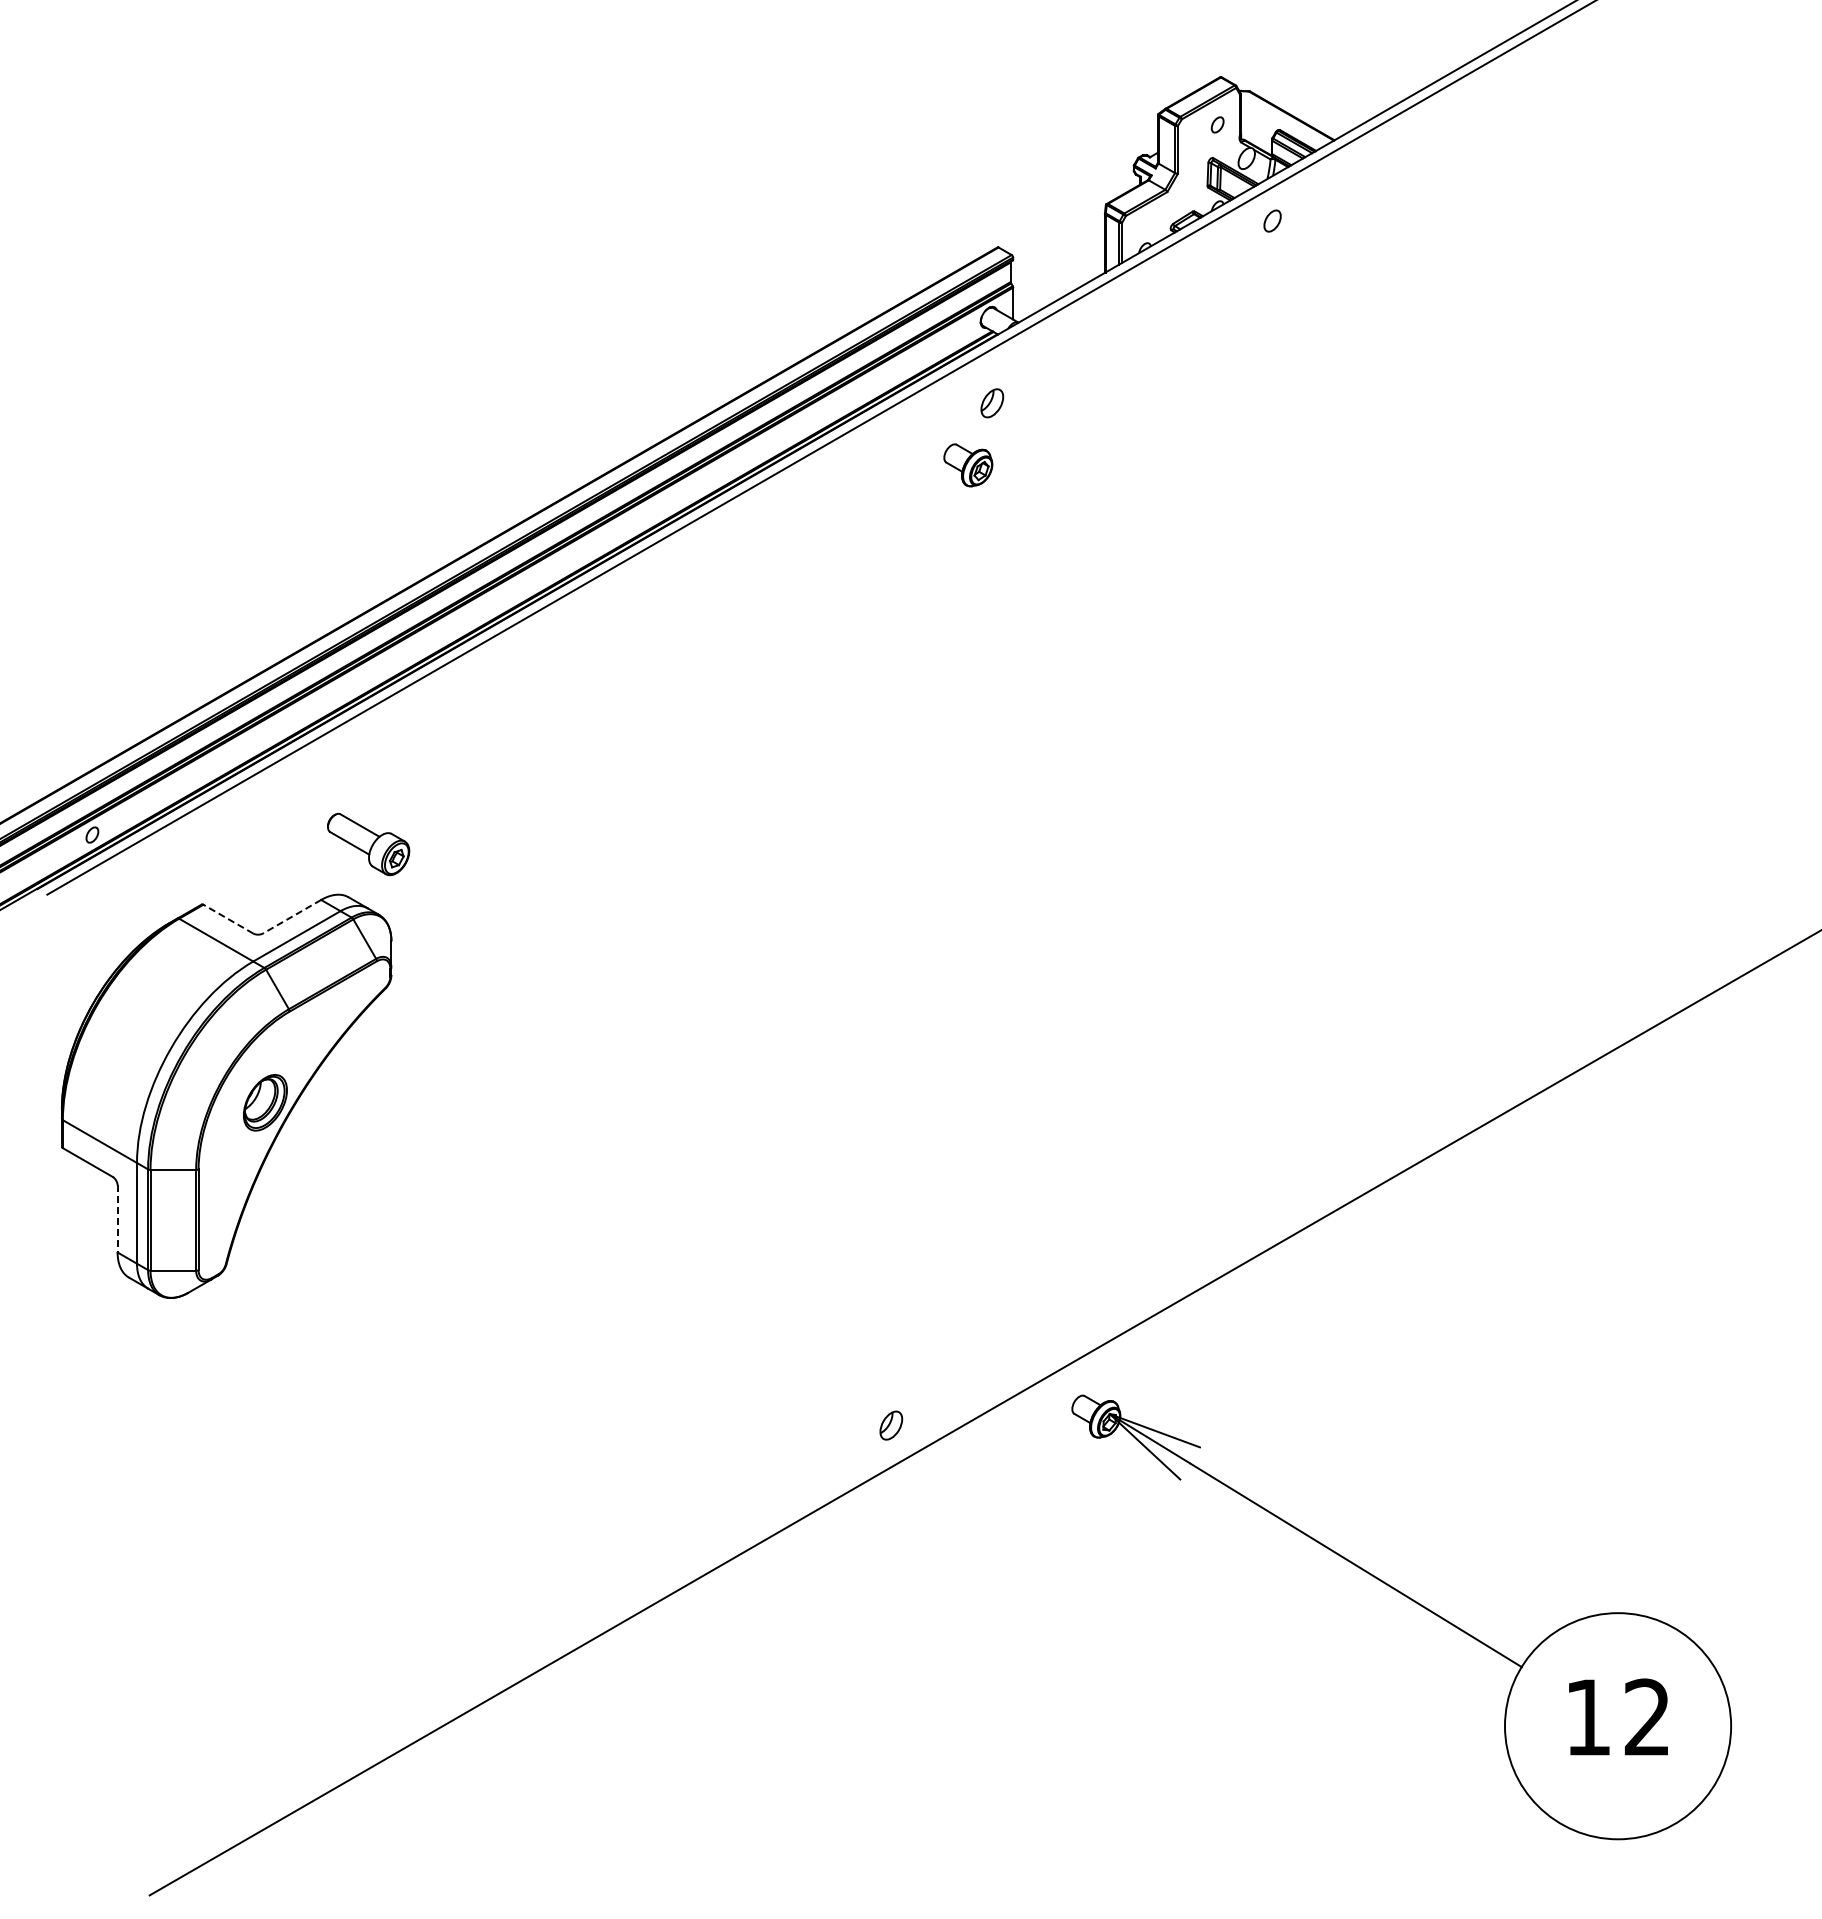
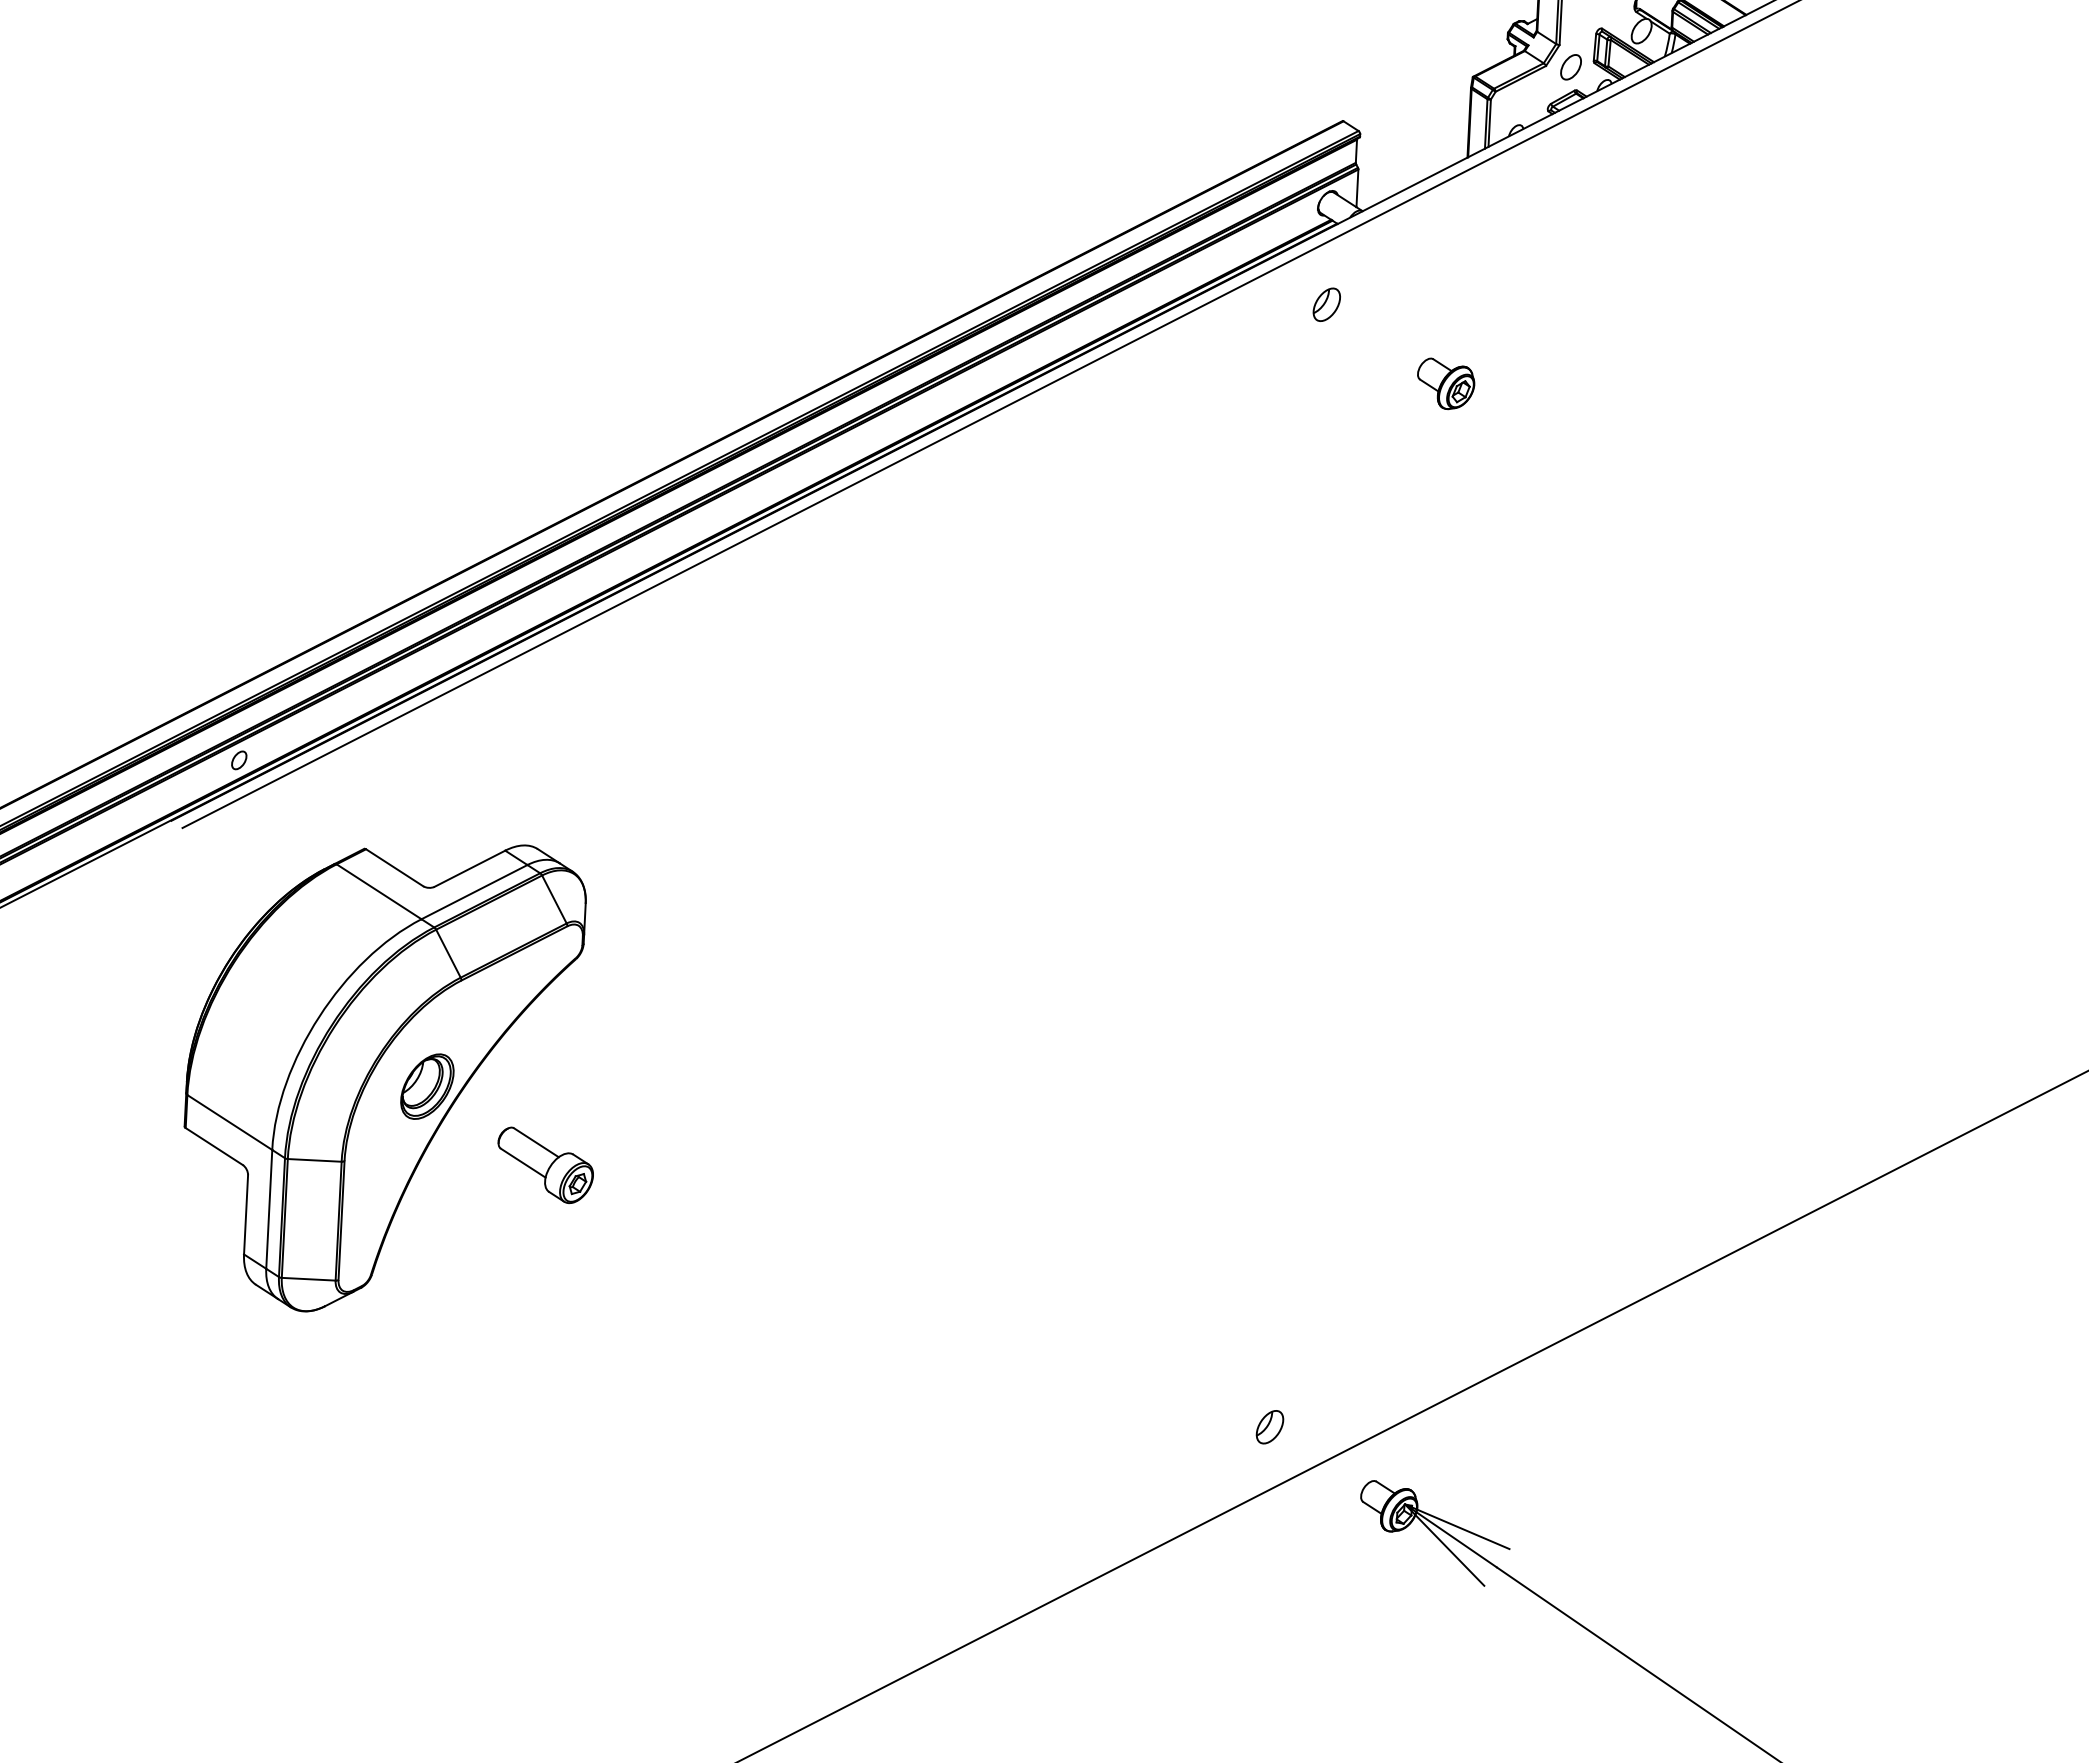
part: (1272, 220) -> (1570, 66), moved
part: (968, 465) -> (1446, 384), moved
part: (368, 844) -> (545, 1165), moved
line: (292, 916) -> (470, 868), dashed -> solid
line: (228, 919) -> (394, 868), dashed -> solid
line: (117, 1218) -> (245, 1214), dashed -> solid
part: (891, 1425) -> (1270, 1427), moved

